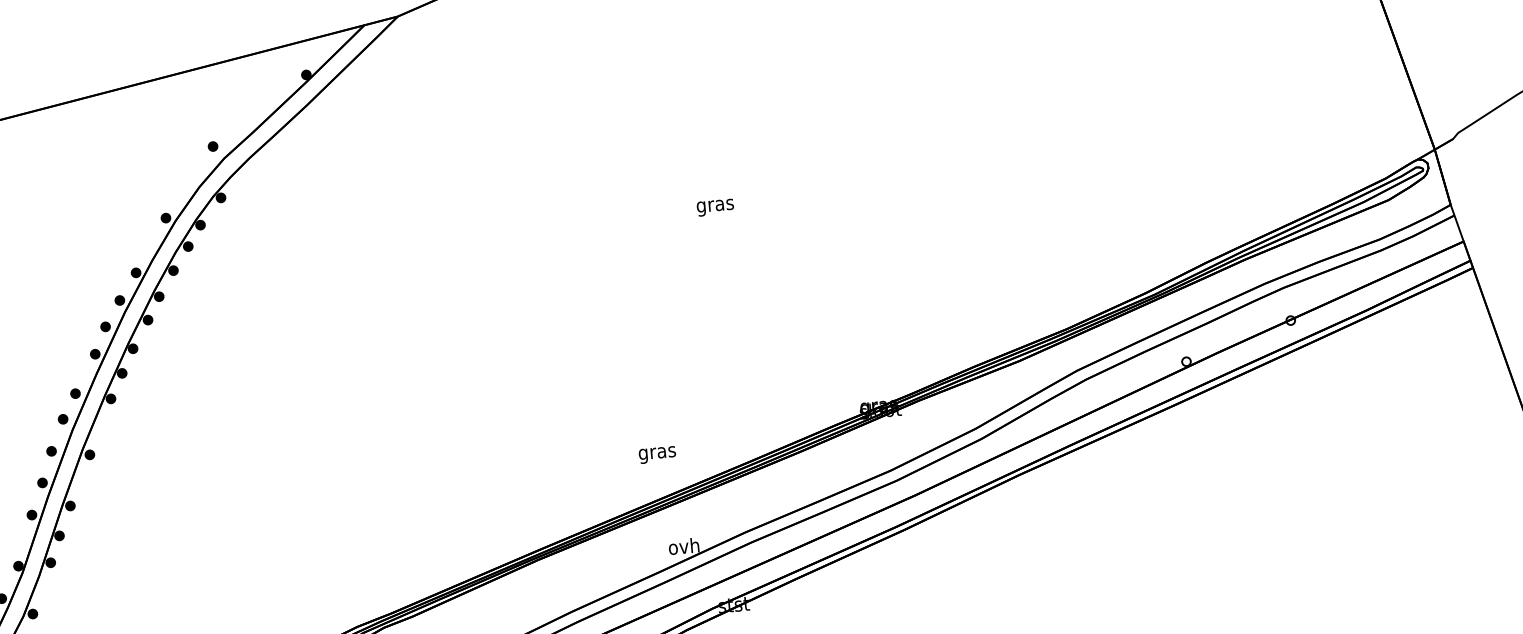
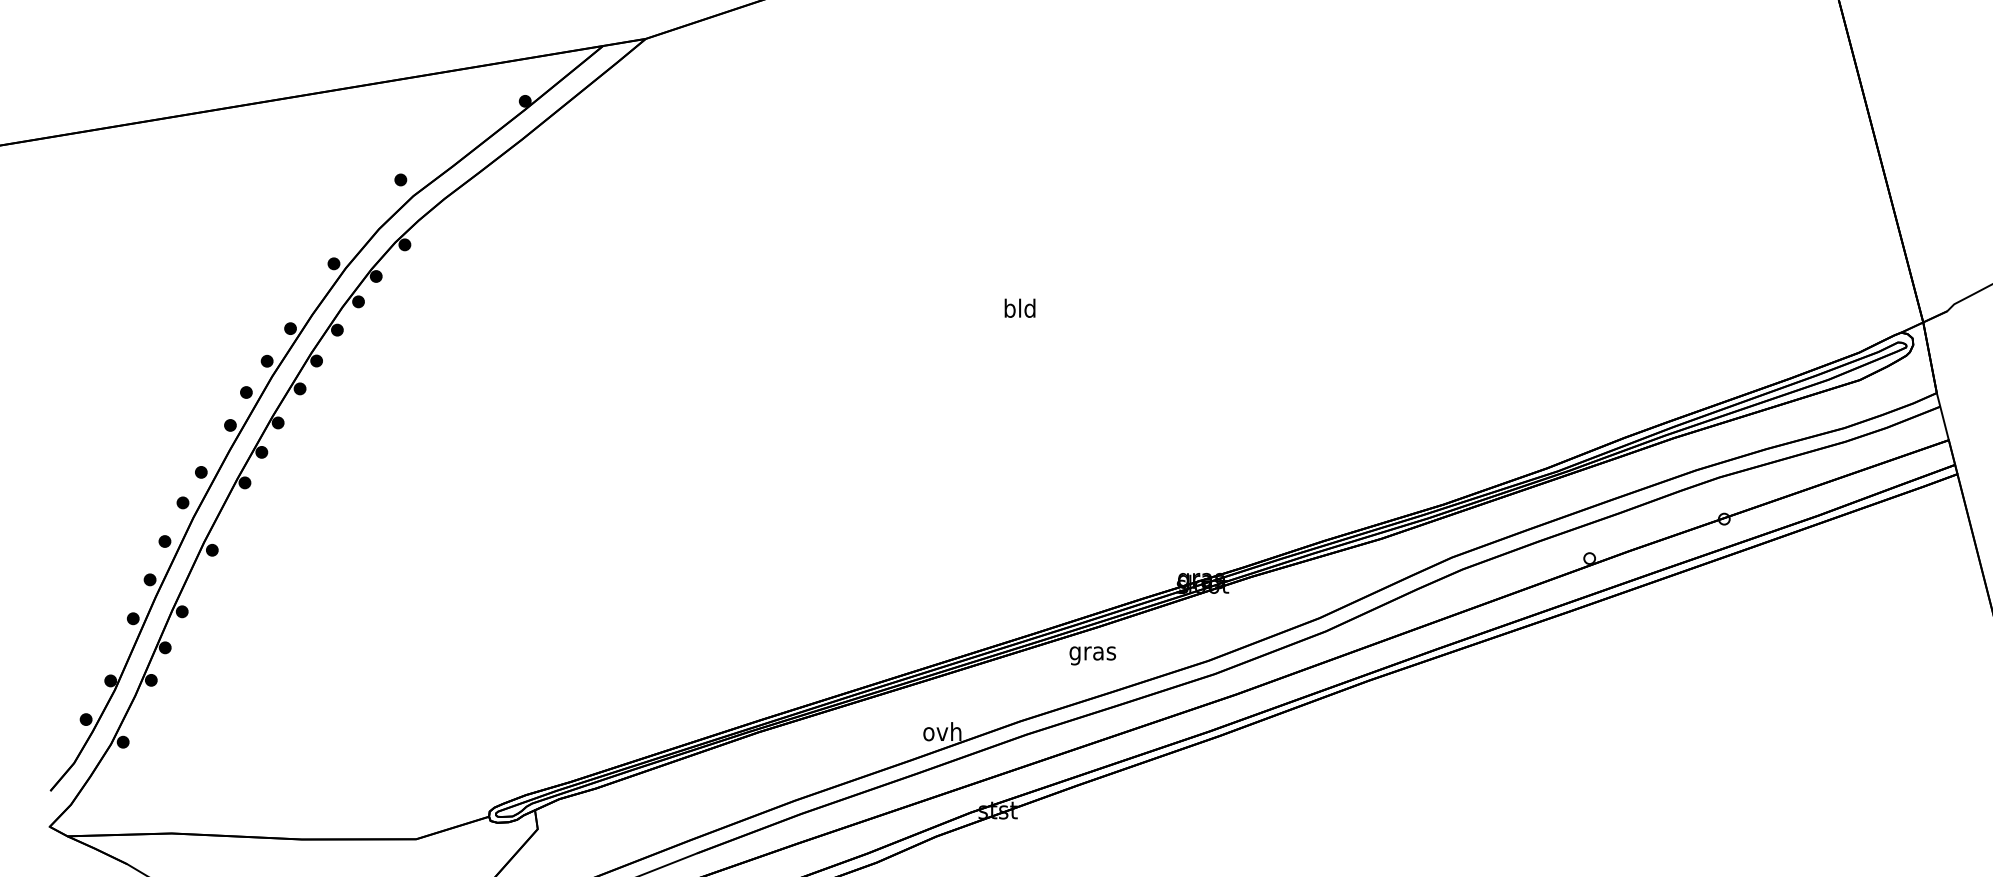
text: (714, 205) -> (1019, 310), gras -> bld
text: (657, 454) -> (1092, 655), moved

